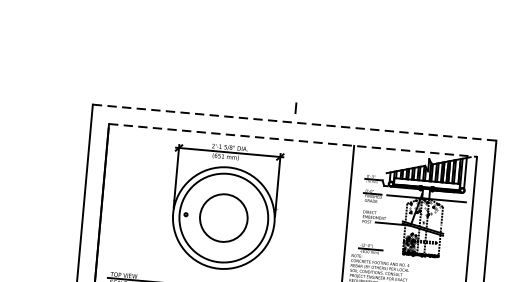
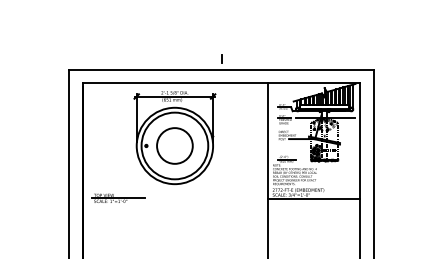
line: (294, 122) -> (221, 69), dashed -> solid
line: (293, 140) -> (221, 83), dashed -> solid

